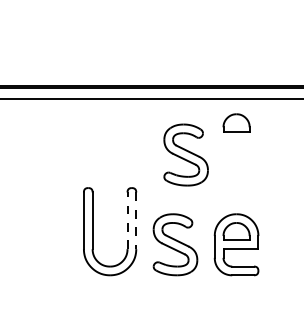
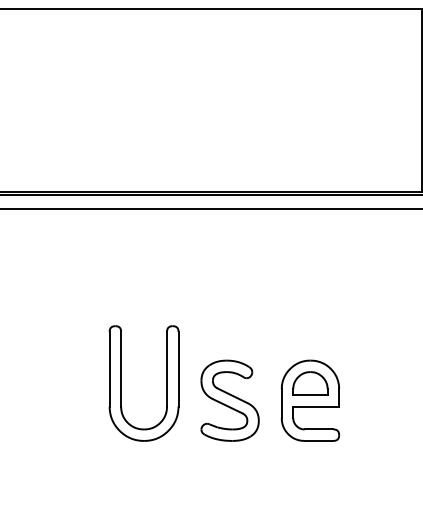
part: (236, 122) -> (310, 240), removed
part: (185, 154) -> (243, 282), removed
line: (127, 220) -> (167, 368), dashed -> solid
line: (136, 221) -> (178, 369), dashed -> solid

